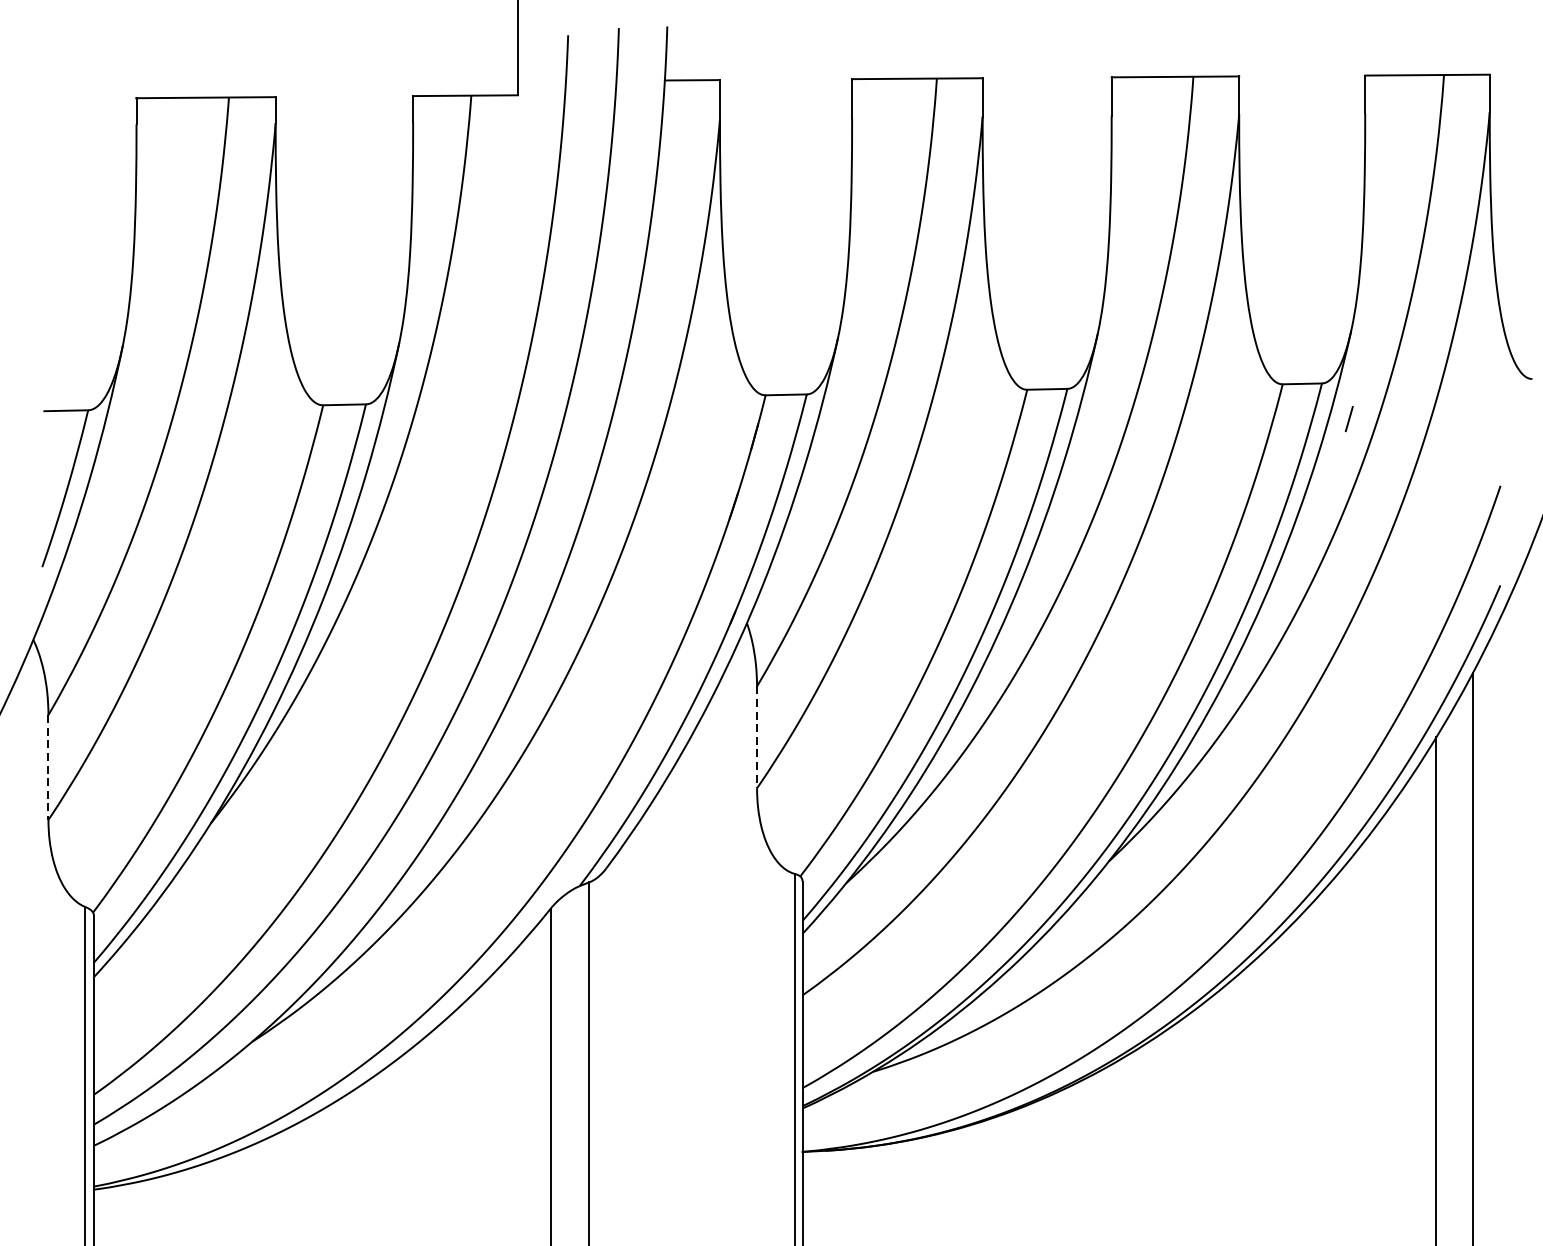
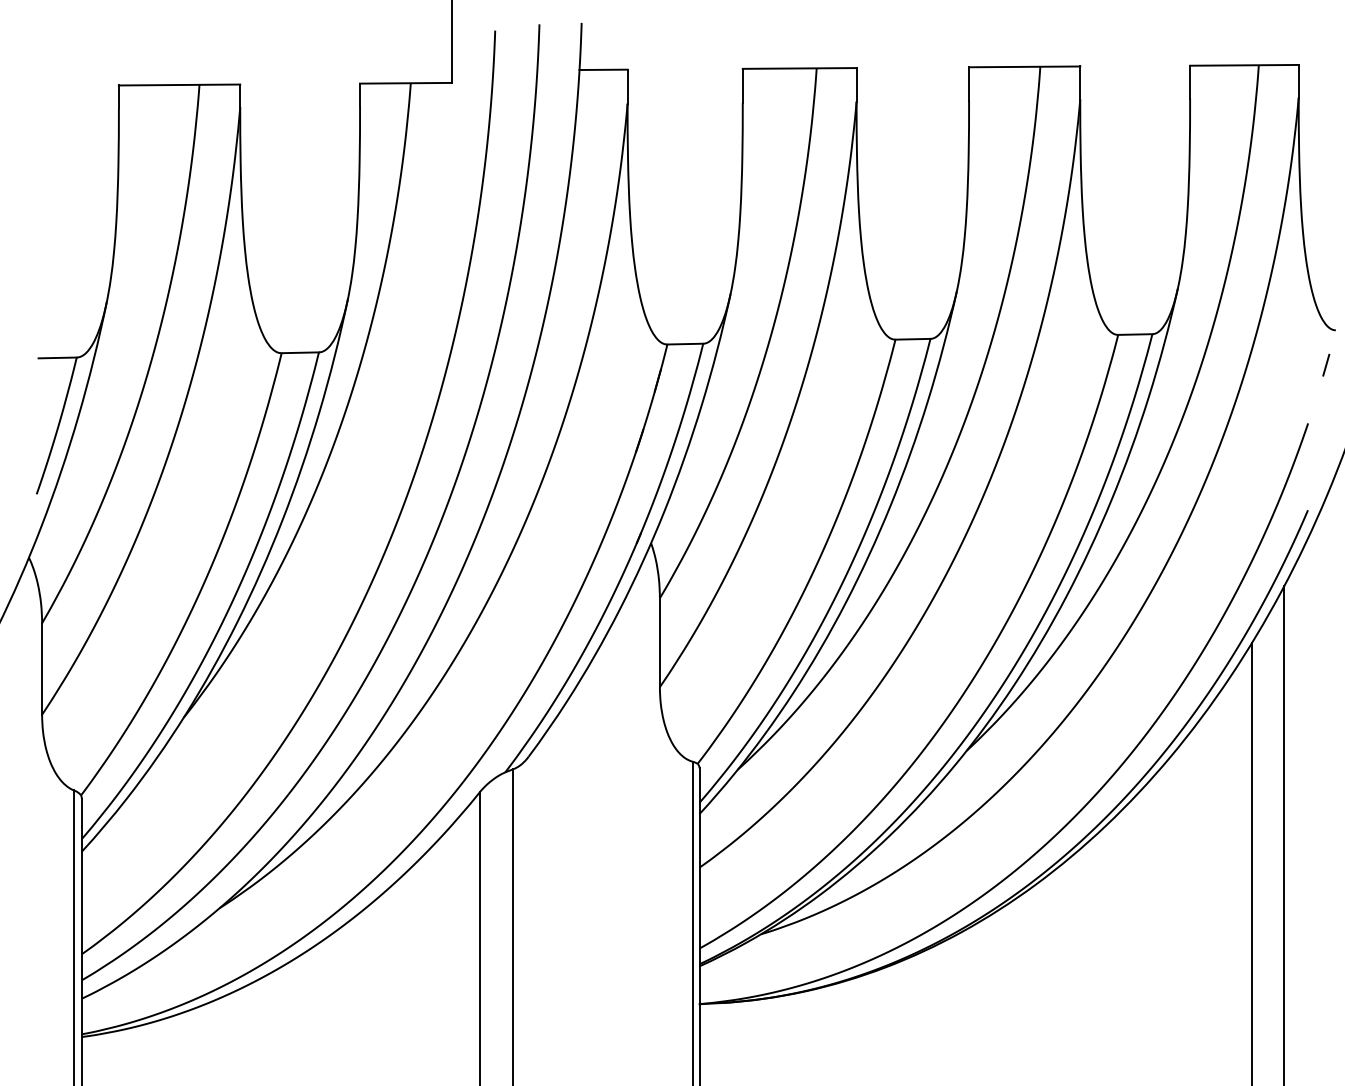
line: (1349, 418) -> (1326, 364), moved
line: (756, 738) -> (659, 643), dashed -> solid
line: (48, 766) -> (42, 668), dashed -> solid

